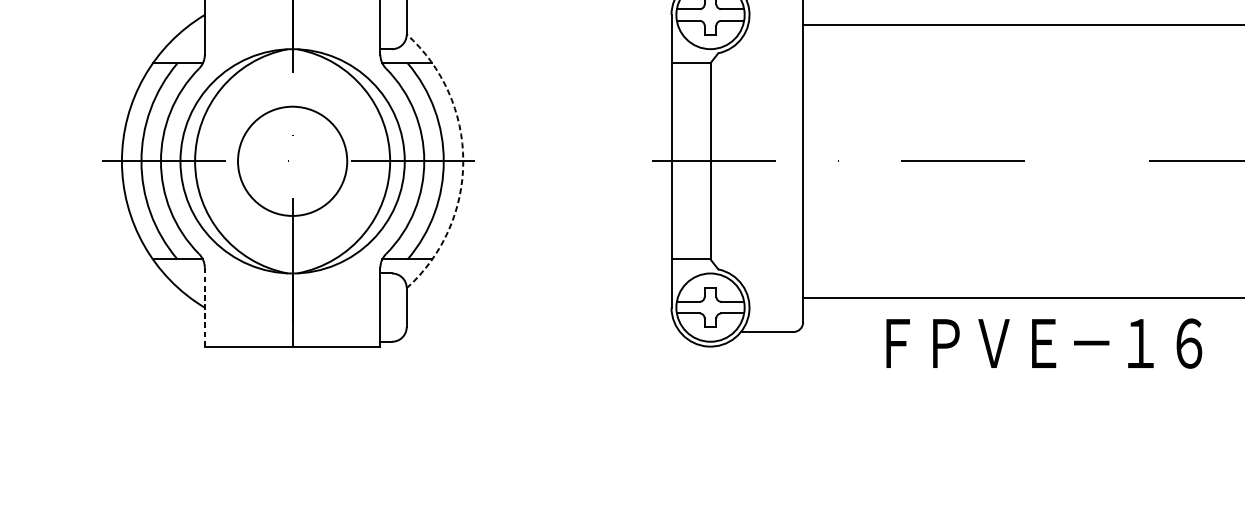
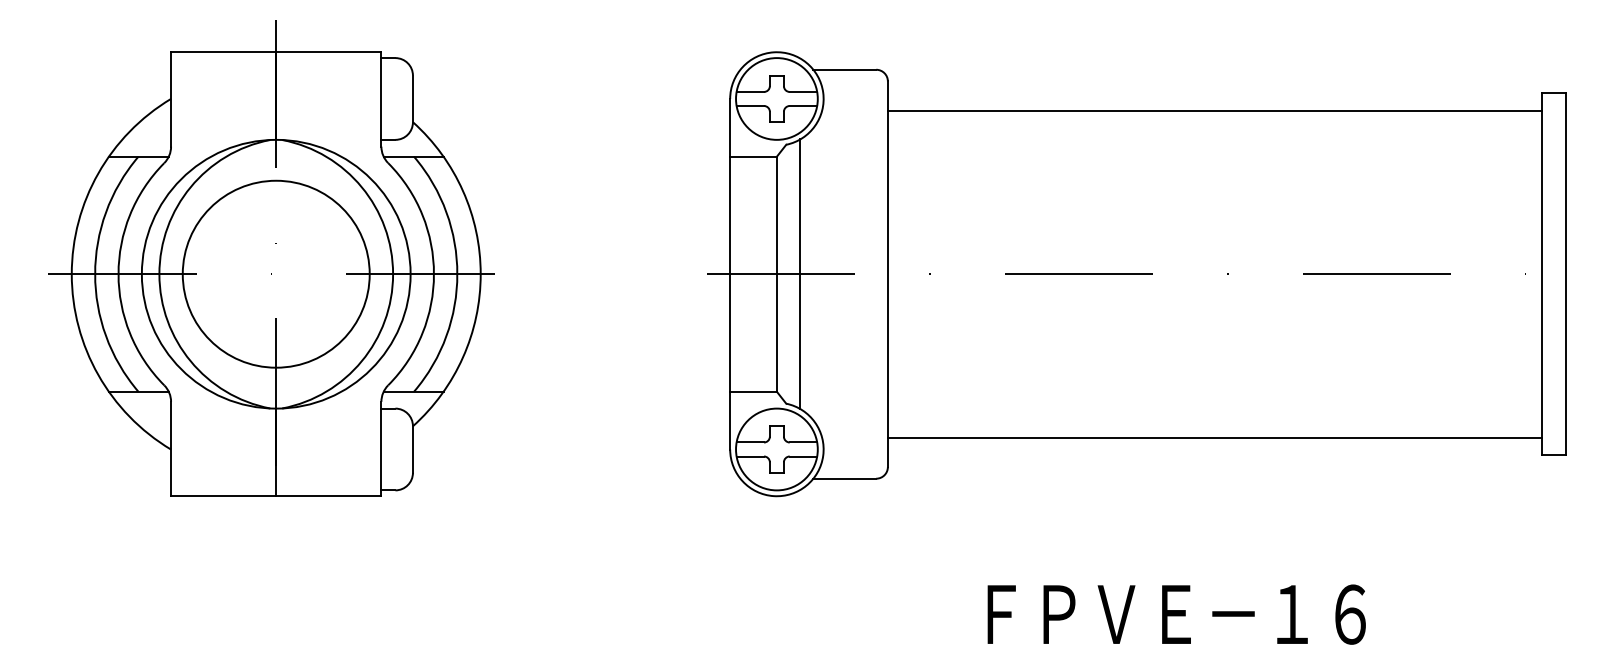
circle: (292, 160) -> (275, 273), size x1.43
line: (730, 160) -> (800, 273), added
arc: (463, 161) -> (480, 274), dashed -> solid
line: (205, 306) -> (171, 448), dashed -> solid
text: (1044, 343) -> (1176, 614), moved

